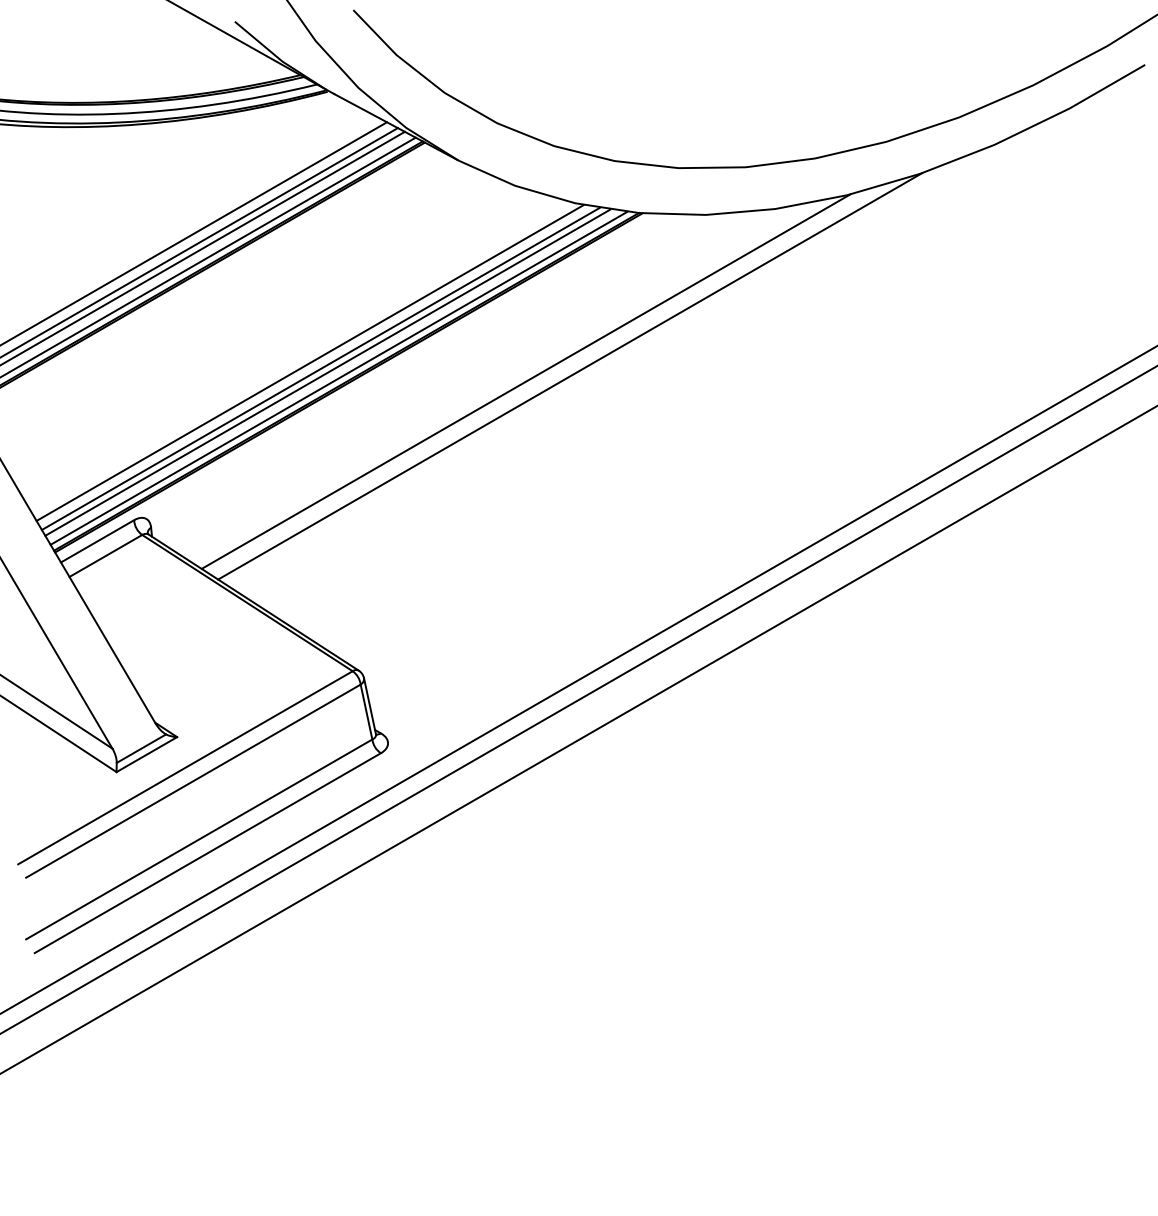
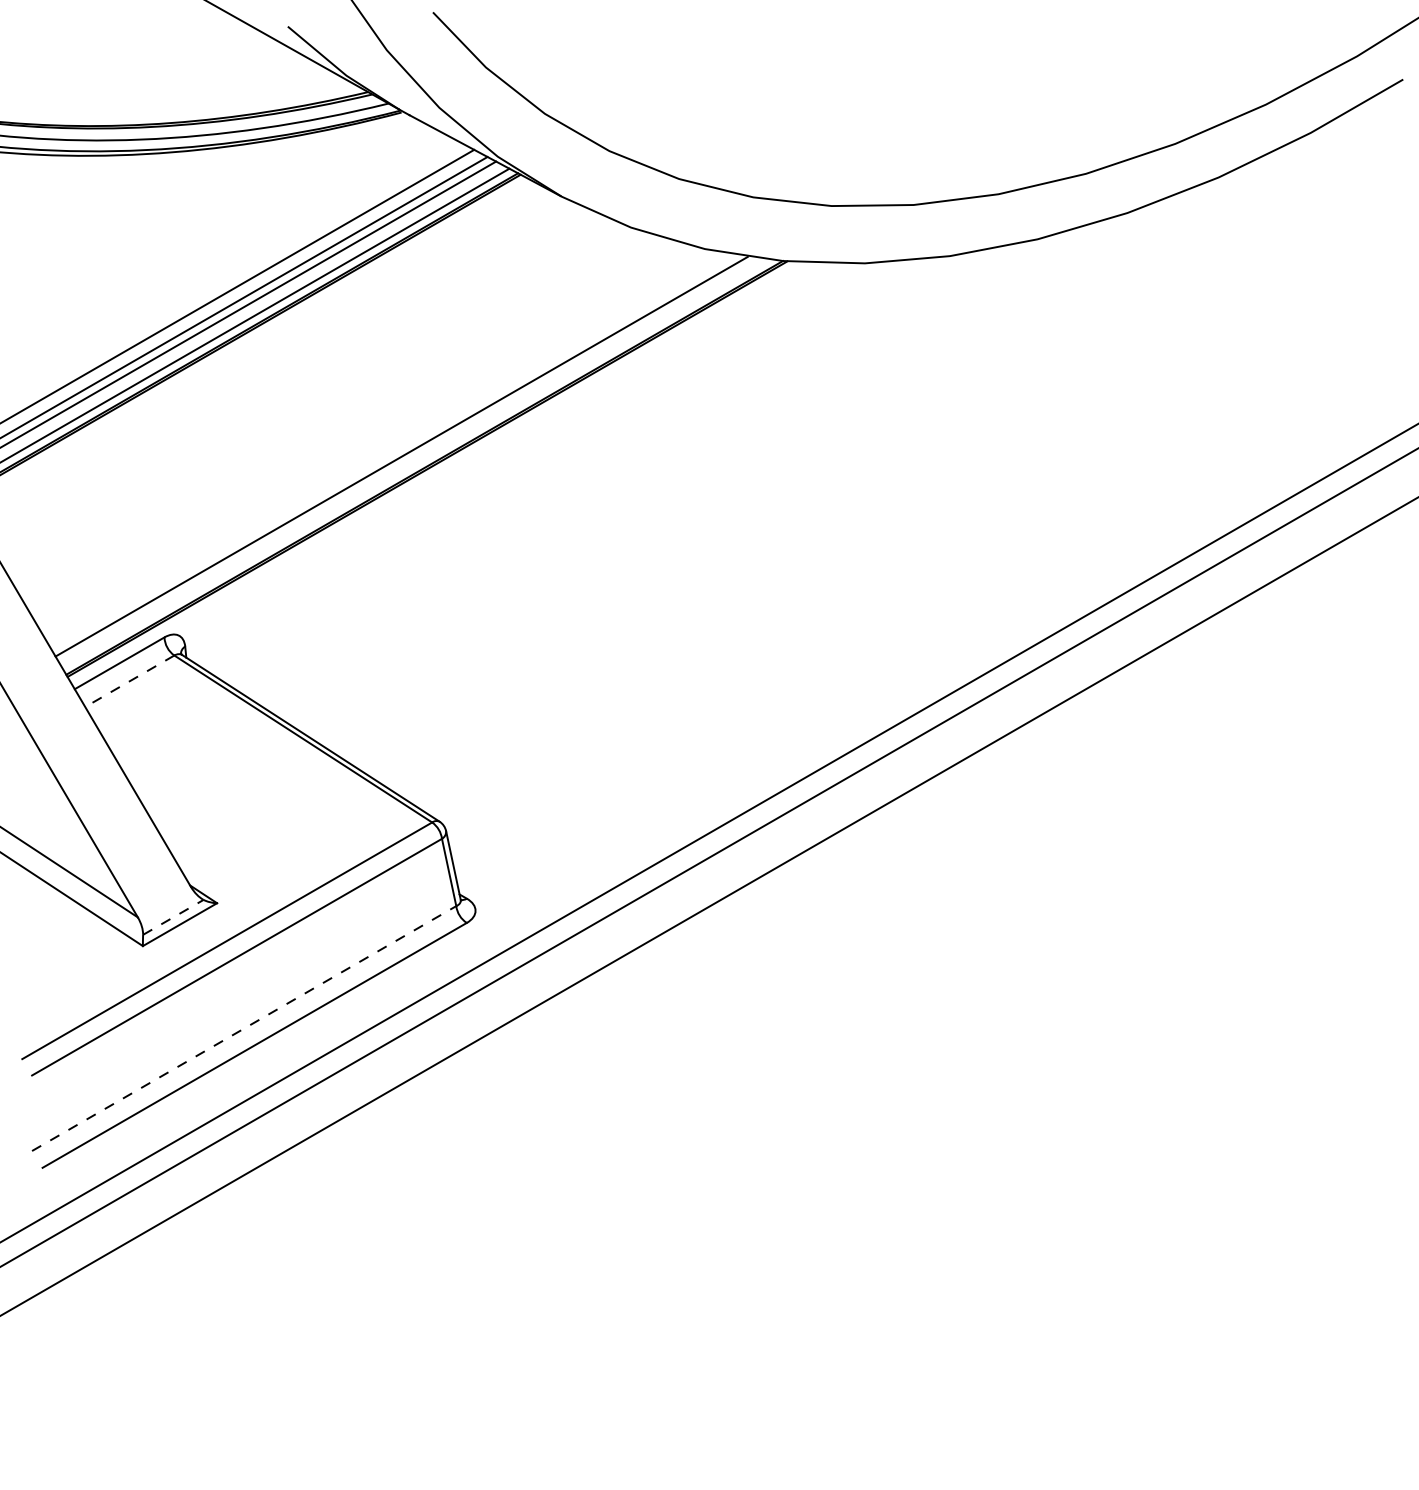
line: (309, 362) -> (379, 444), removed
line: (320, 368) -> (392, 451), removed
line: (570, 376) -> (699, 461), removed
line: (338, 377) -> (414, 462), removed
line: (525, 381) -> (643, 467), removed
line: (105, 555) -> (129, 680), solid -> dashed
line: (141, 748) -> (173, 917), solid -> dashed
line: (199, 839) -> (244, 1028), solid -> dashed

